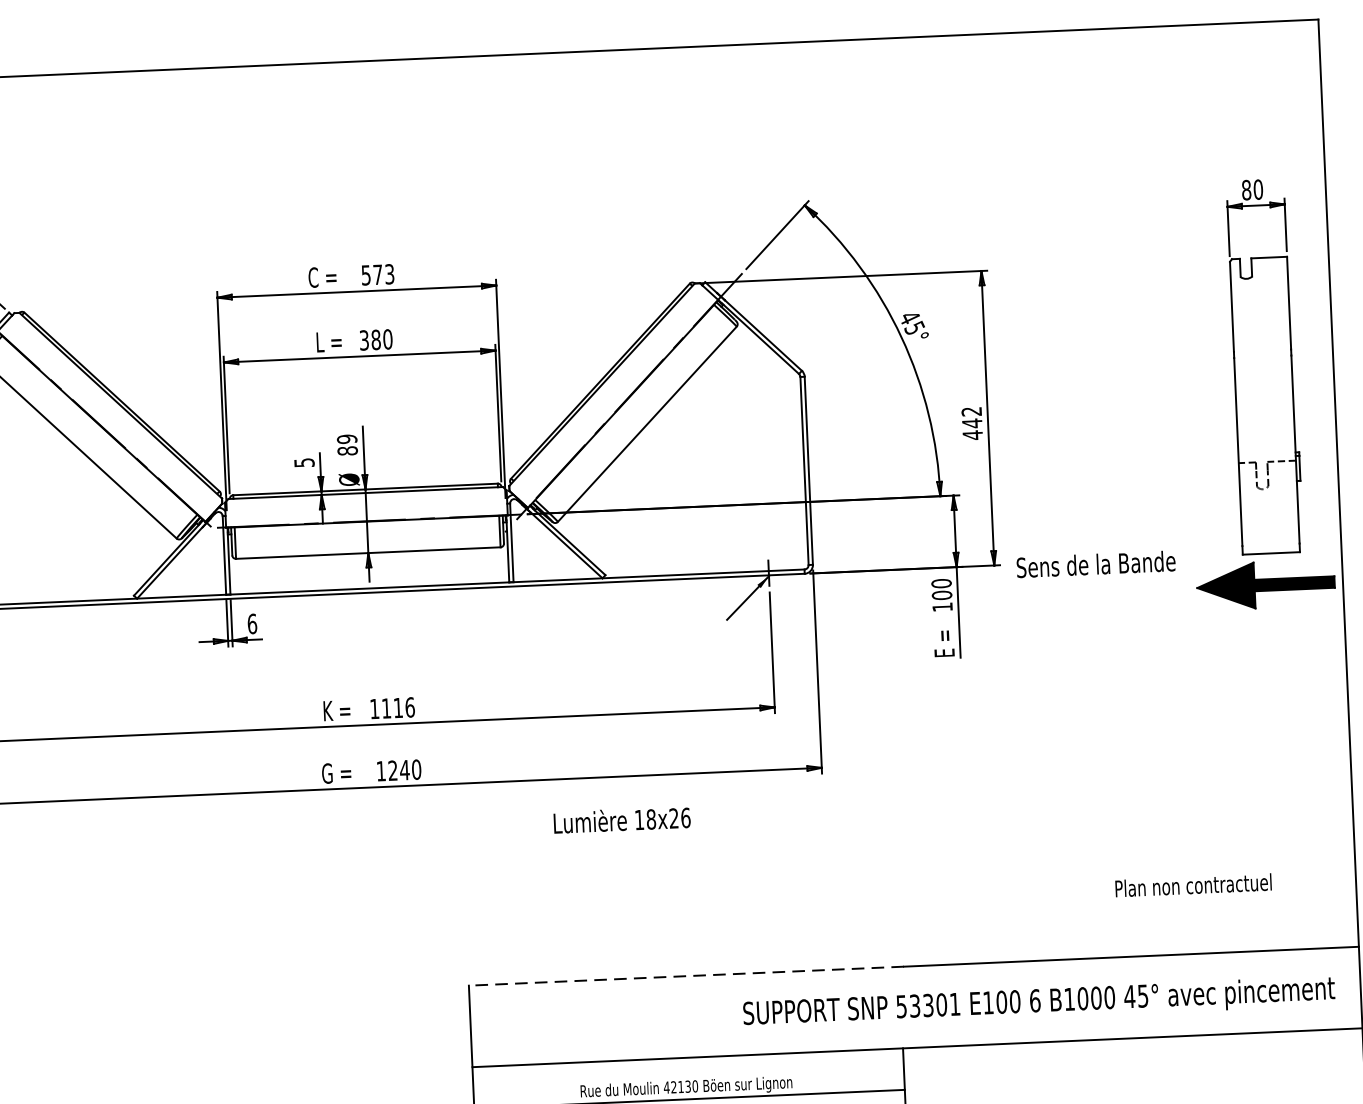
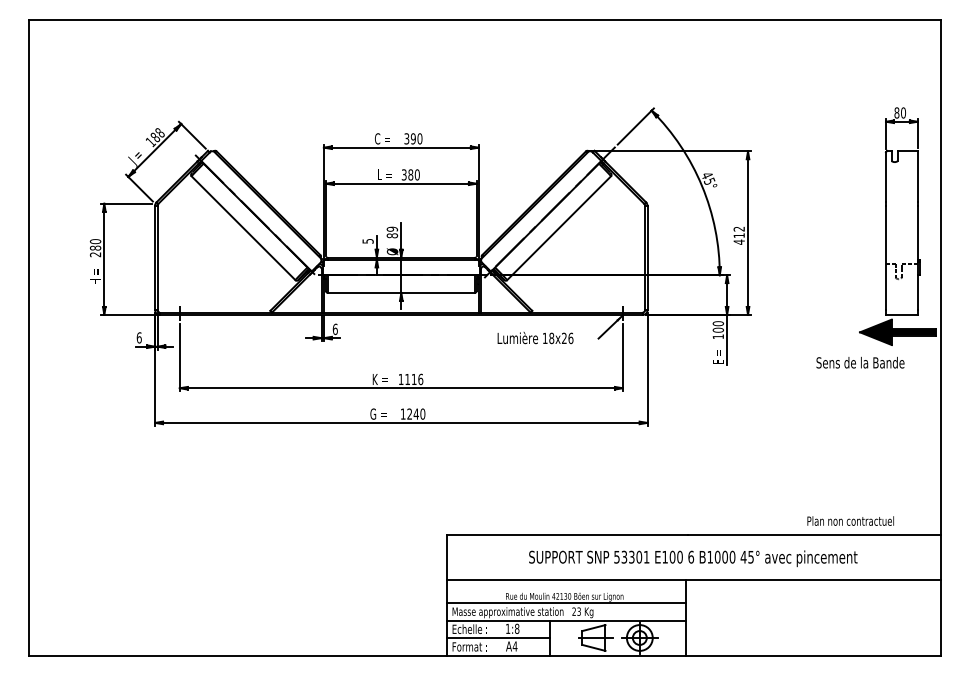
text: (378, 274) -> (413, 138), 573 -> 390
text: (970, 423) -> (738, 235), 442 -> 412
text: (1096, 563) -> (860, 362), moved
text: (621, 819) -> (535, 337), moved
text: (1193, 884) -> (850, 520), moved
line: (686, 976) -> (567, 535), dashed -> solid
text: (1039, 1002) -> (693, 558), moved

